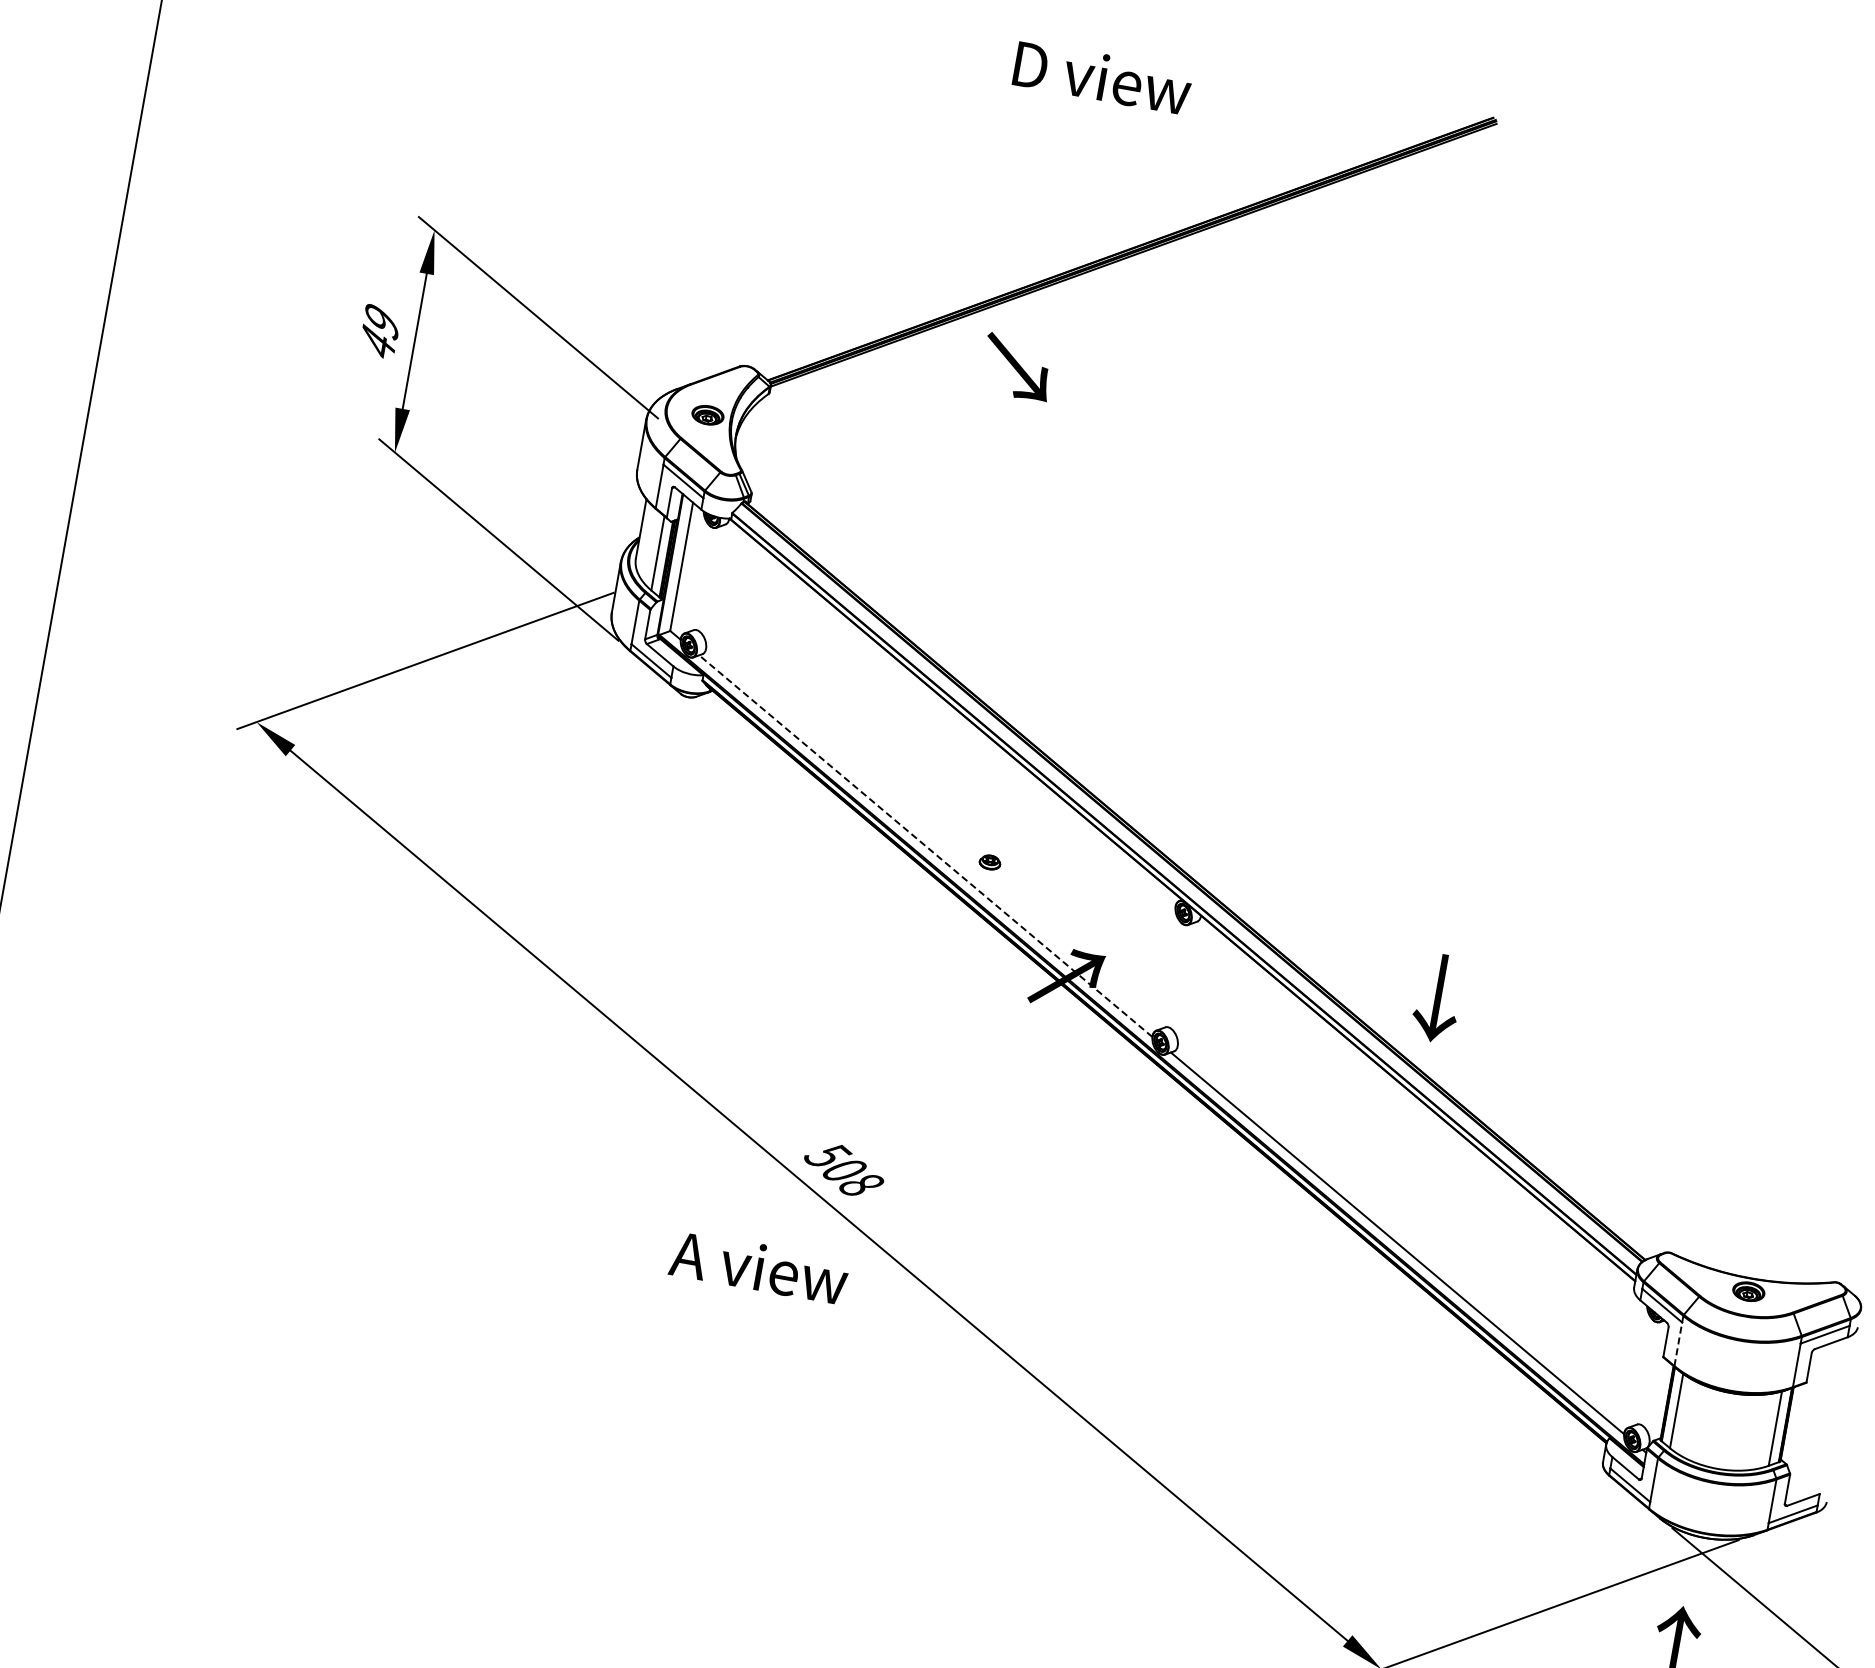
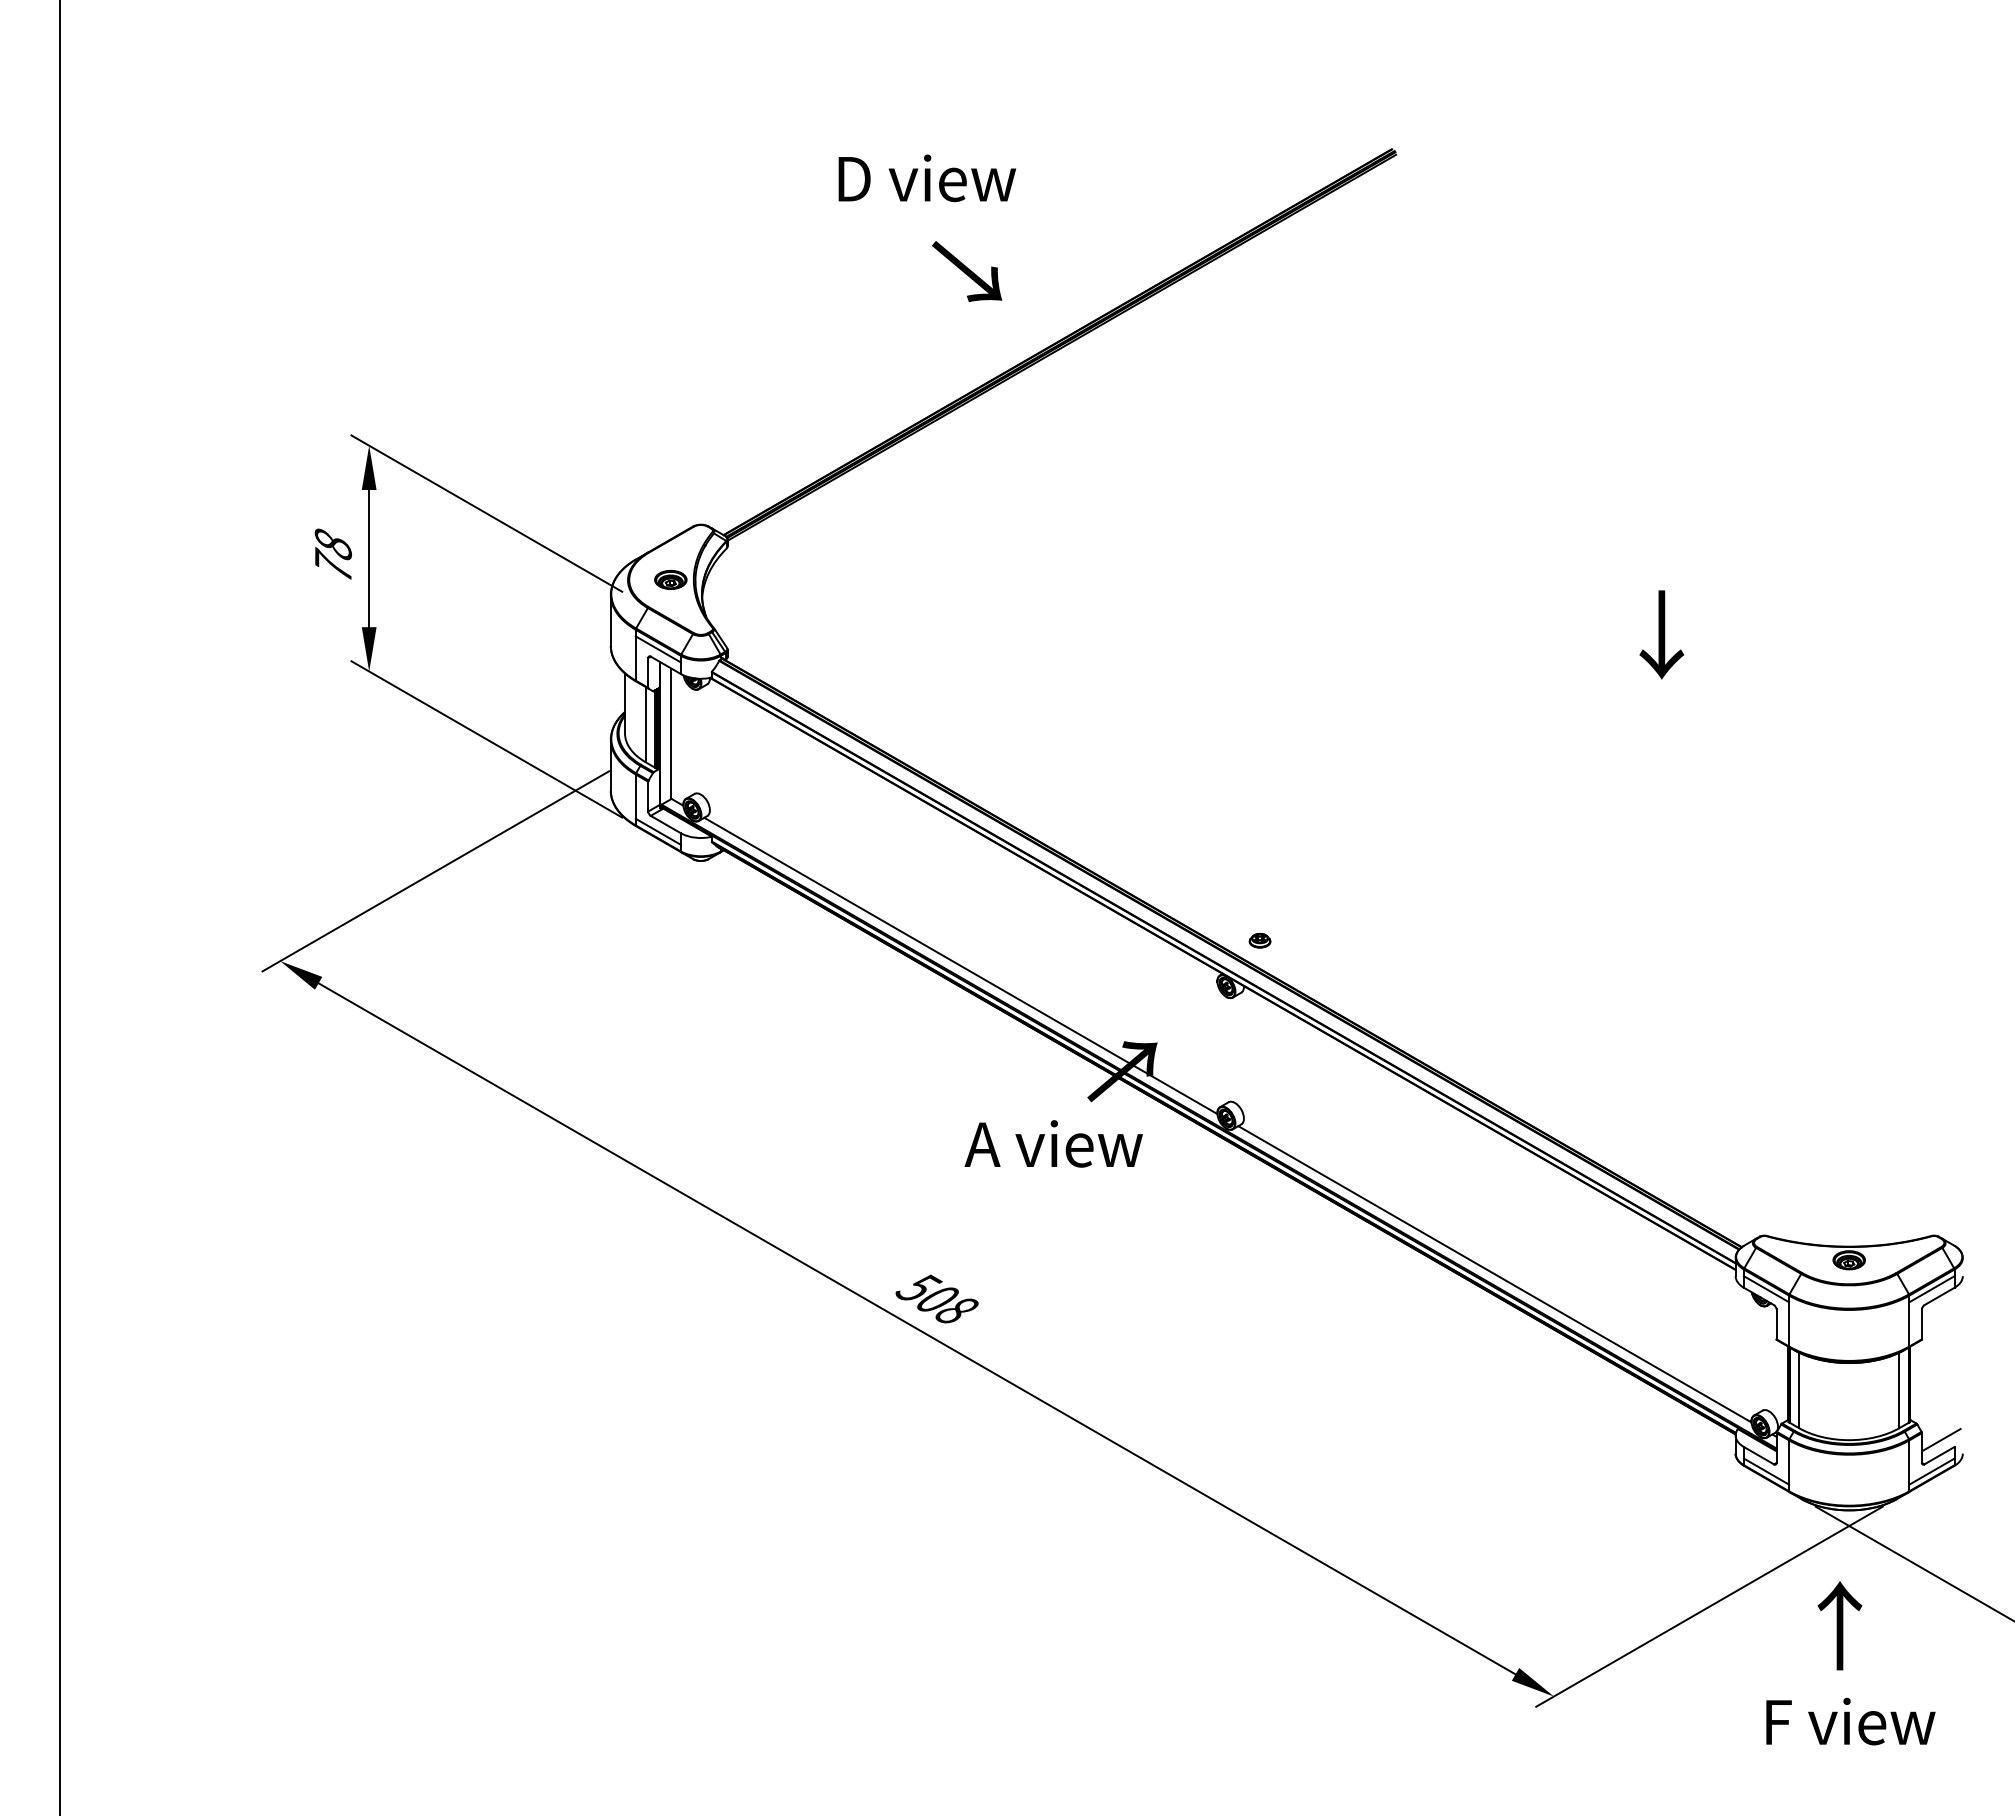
text: (1101, 77) -> (926, 178), moved
text: (380, 331) -> (333, 554), 49 -> 78
text: (1017, 367) -> (967, 271), moved
line: (925, 845) -> (960, 965), dashed -> solid
part: (989, 862) -> (1259, 940), moved
text: (1437, 997) -> (1661, 634), moved
text: (759, 1266) -> (1053, 1143), moved
line: (1678, 1343) -> (1789, 1323), dashed -> solid
line: (1807, 1485) -> (1940, 1440), added

